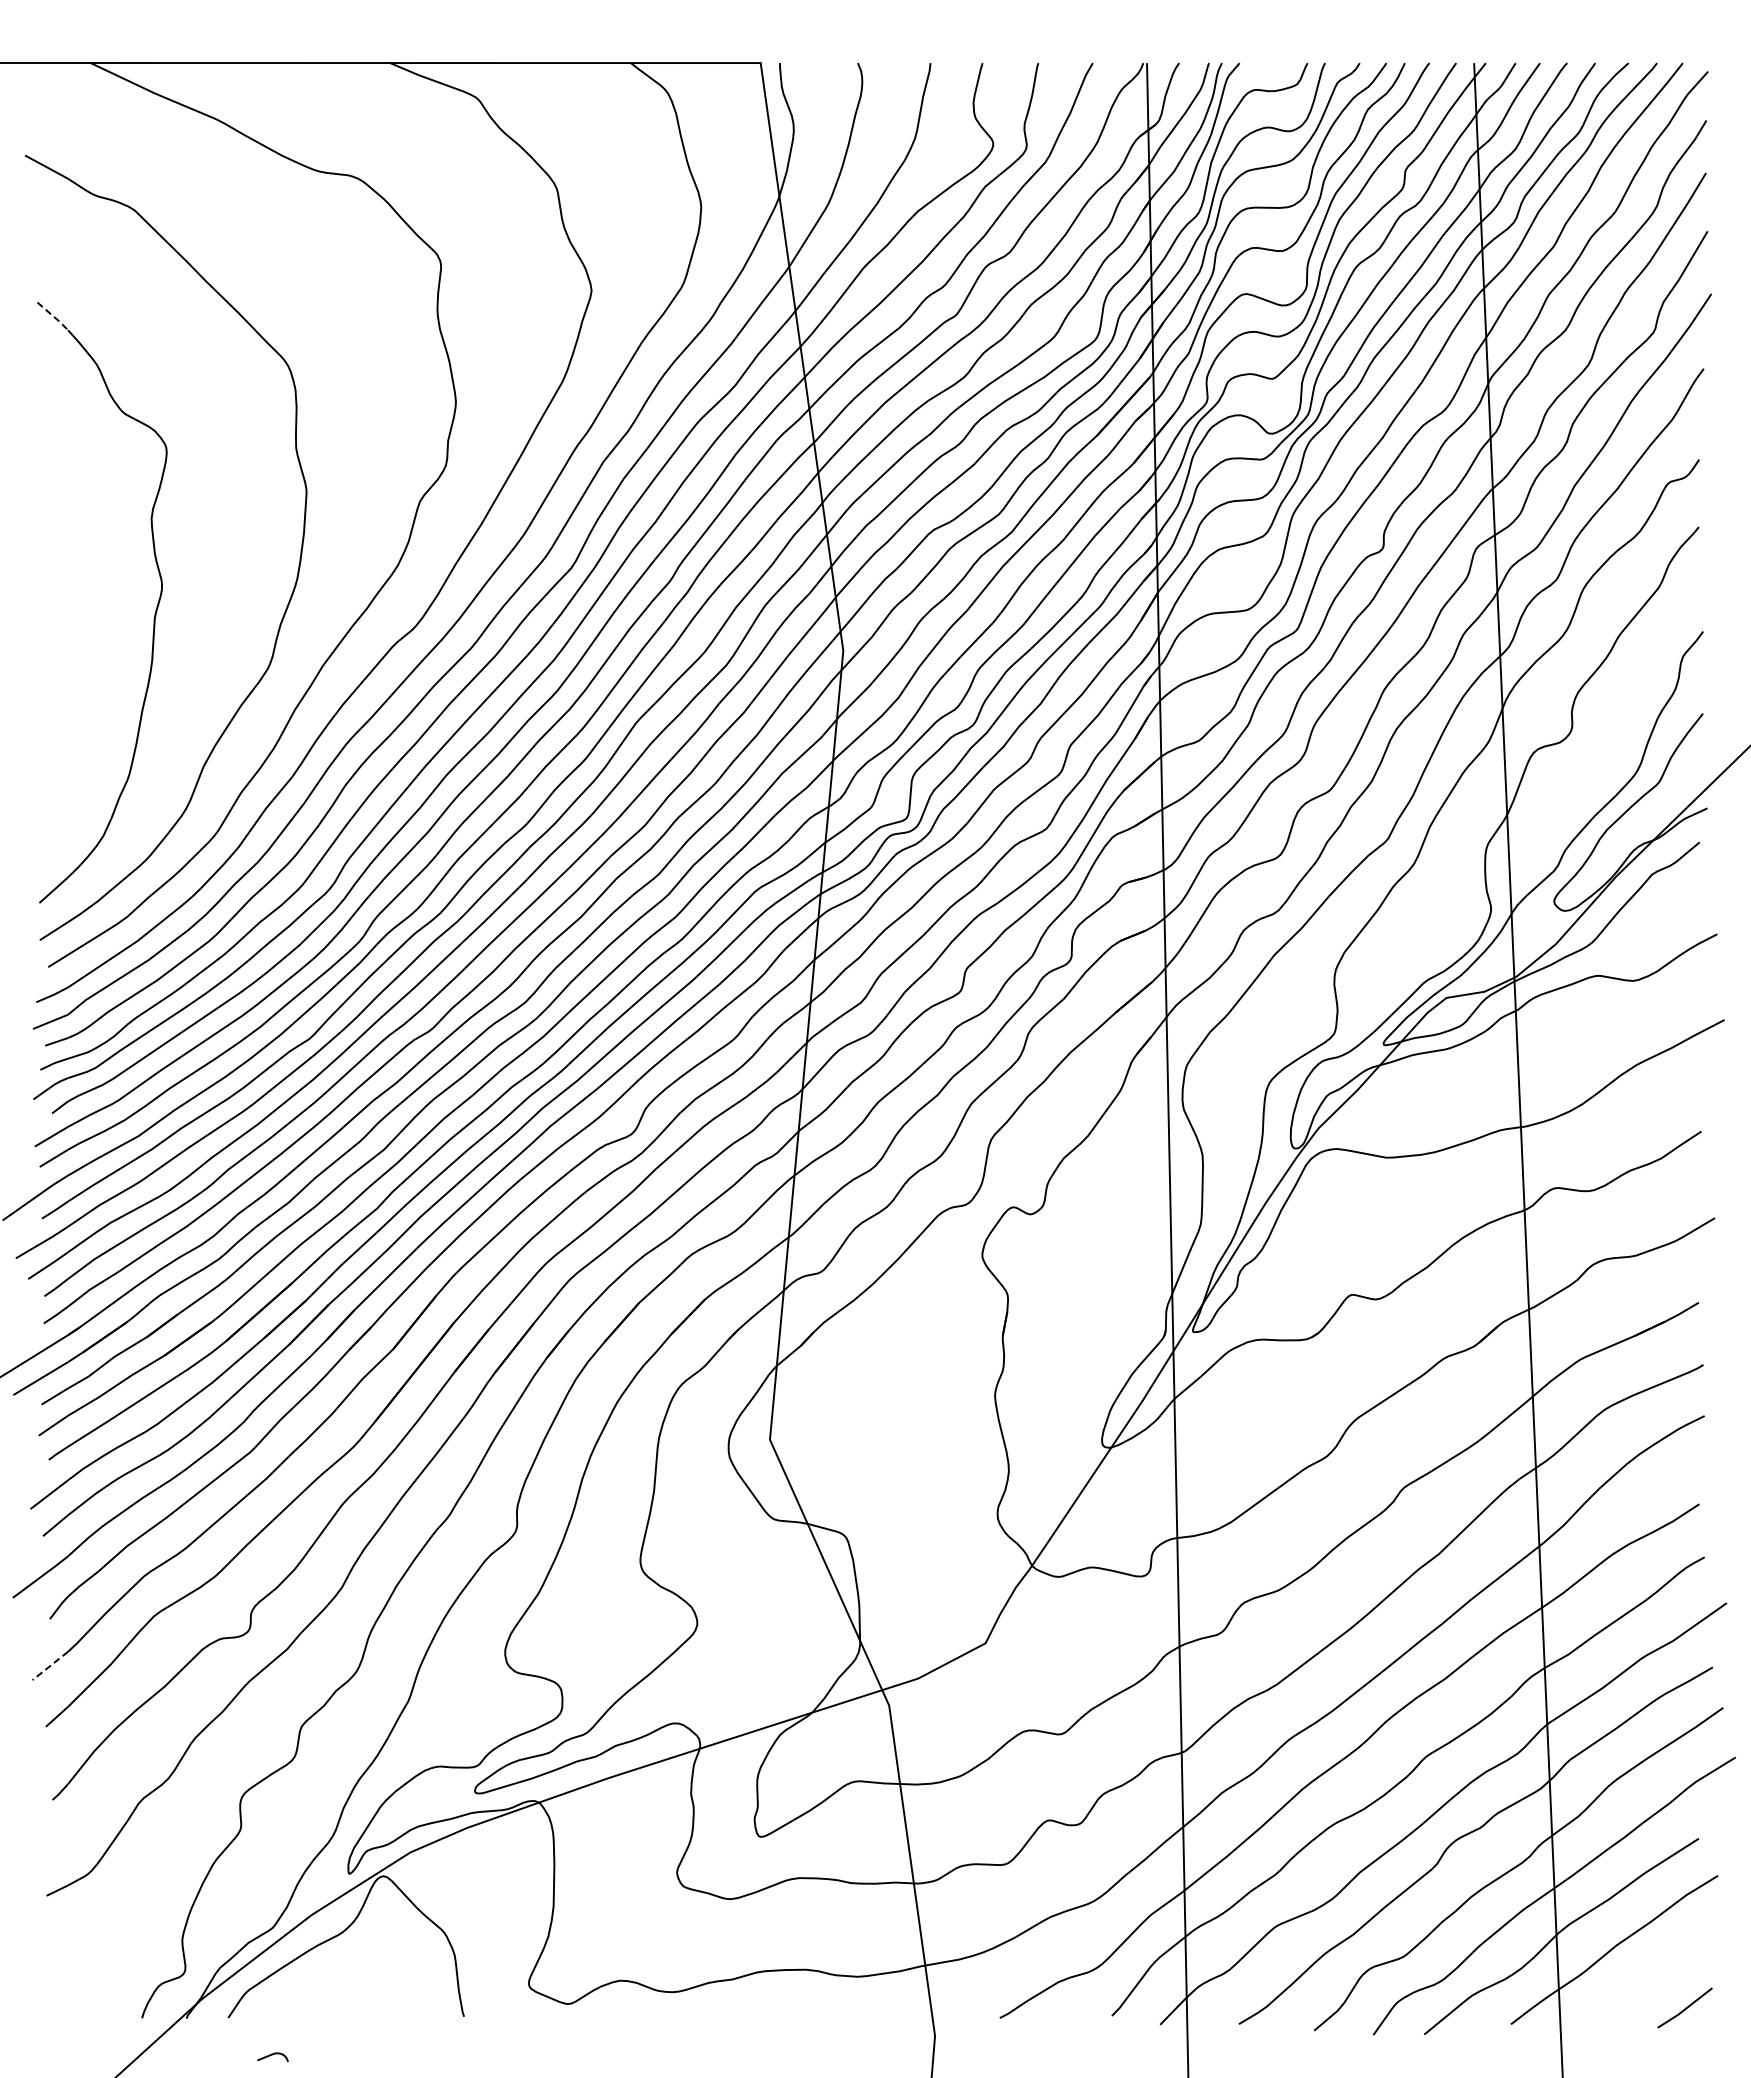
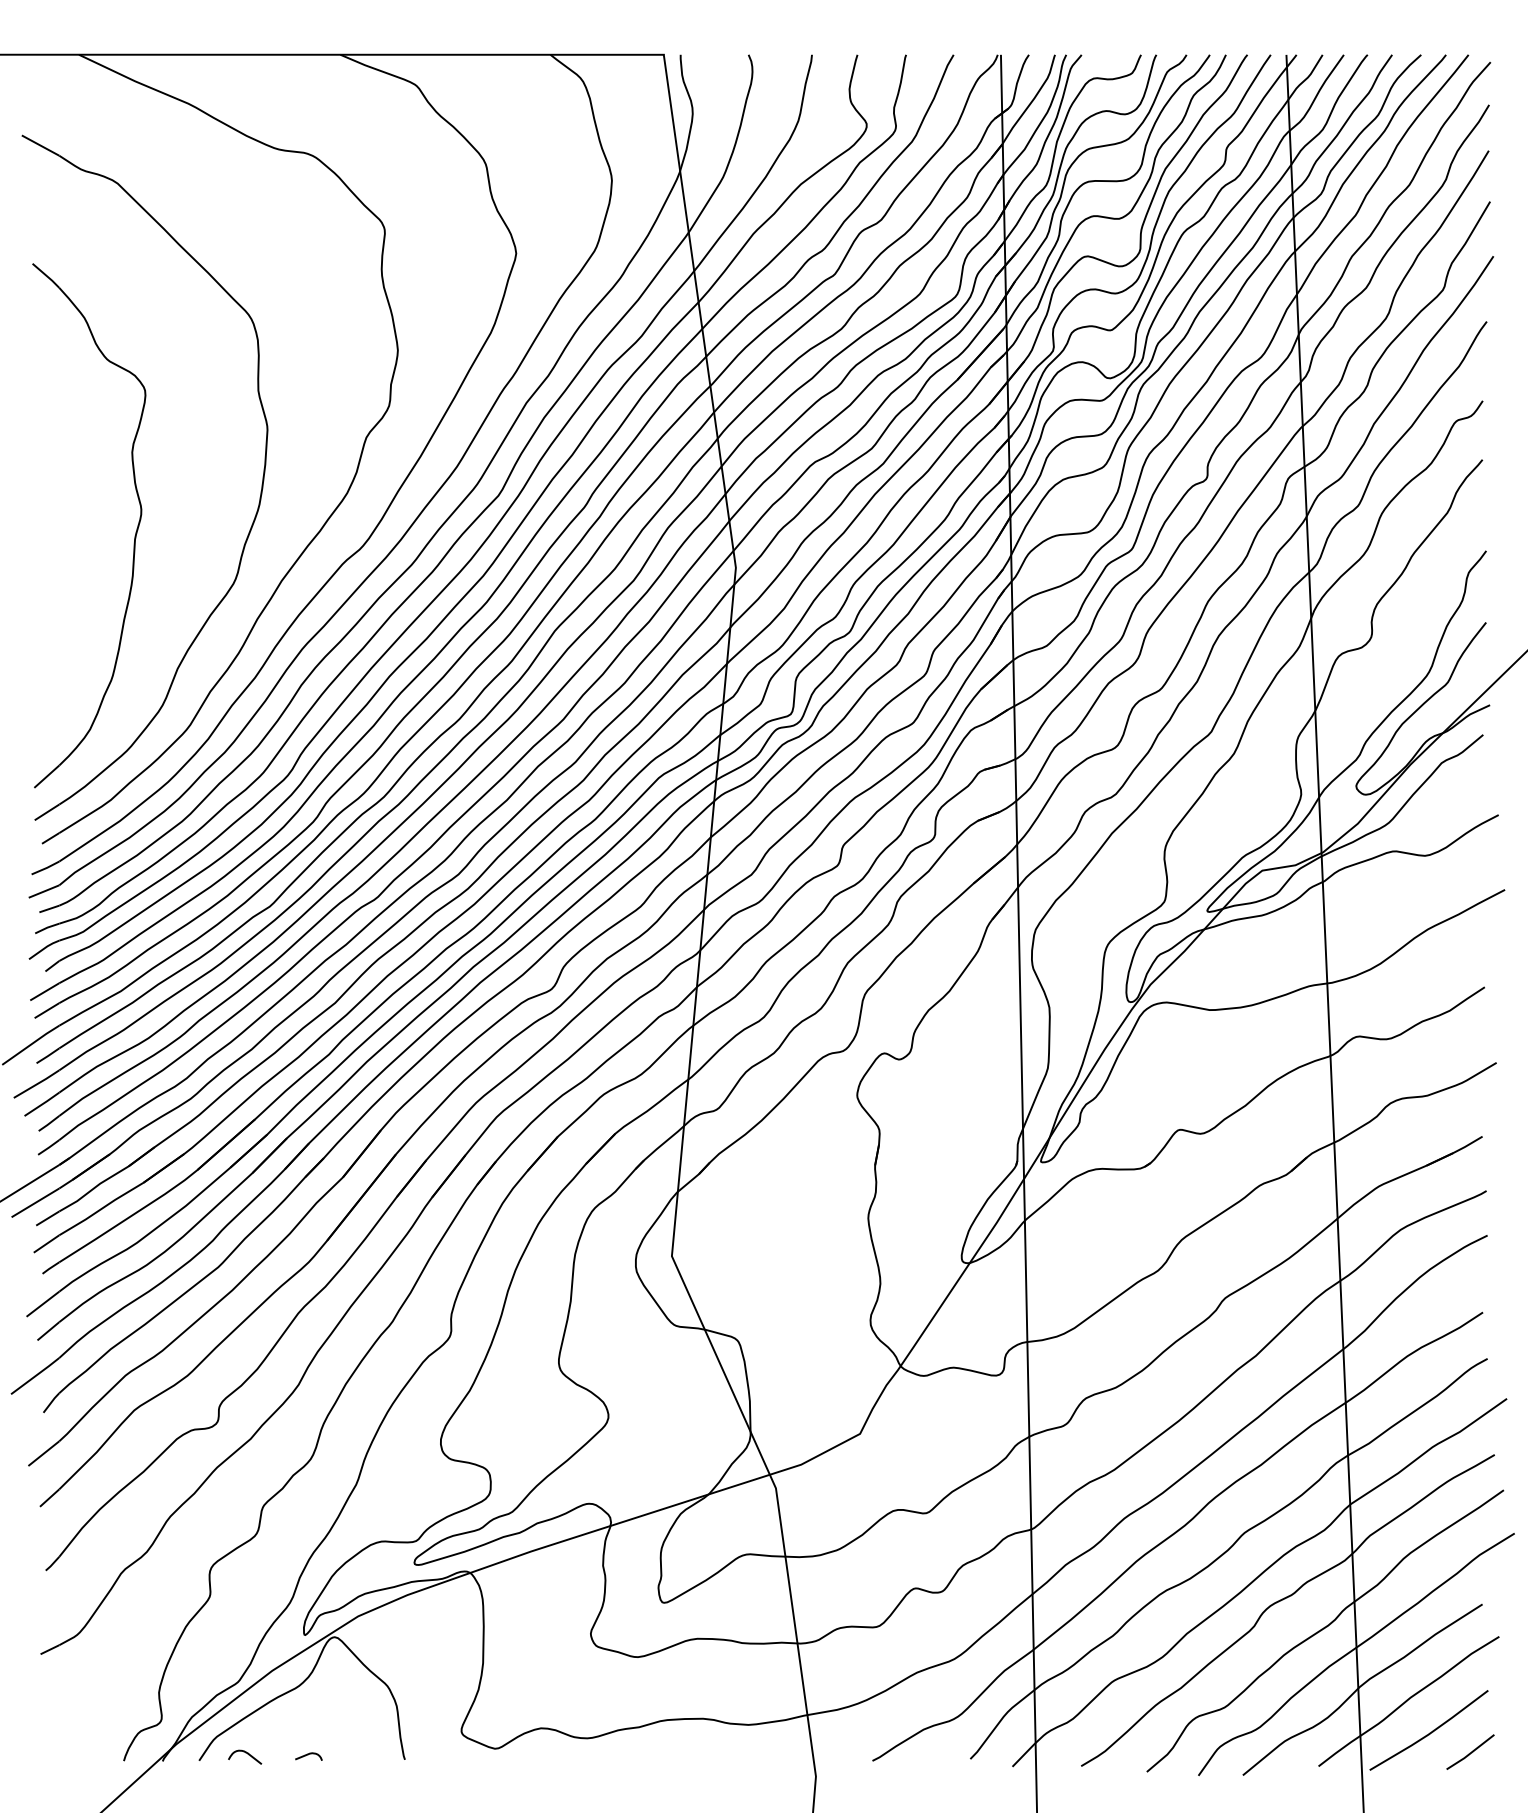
line: (53, 316) -> (46, 275), dashed -> solid
line: (50, 1665) -> (44, 1453), dashed -> solid
line: (1638, 1985) -> (1429, 1732), added
curve: (281, 2009) -> (245, 1753), added
curve: (272, 2055) -> (308, 1755), moved

